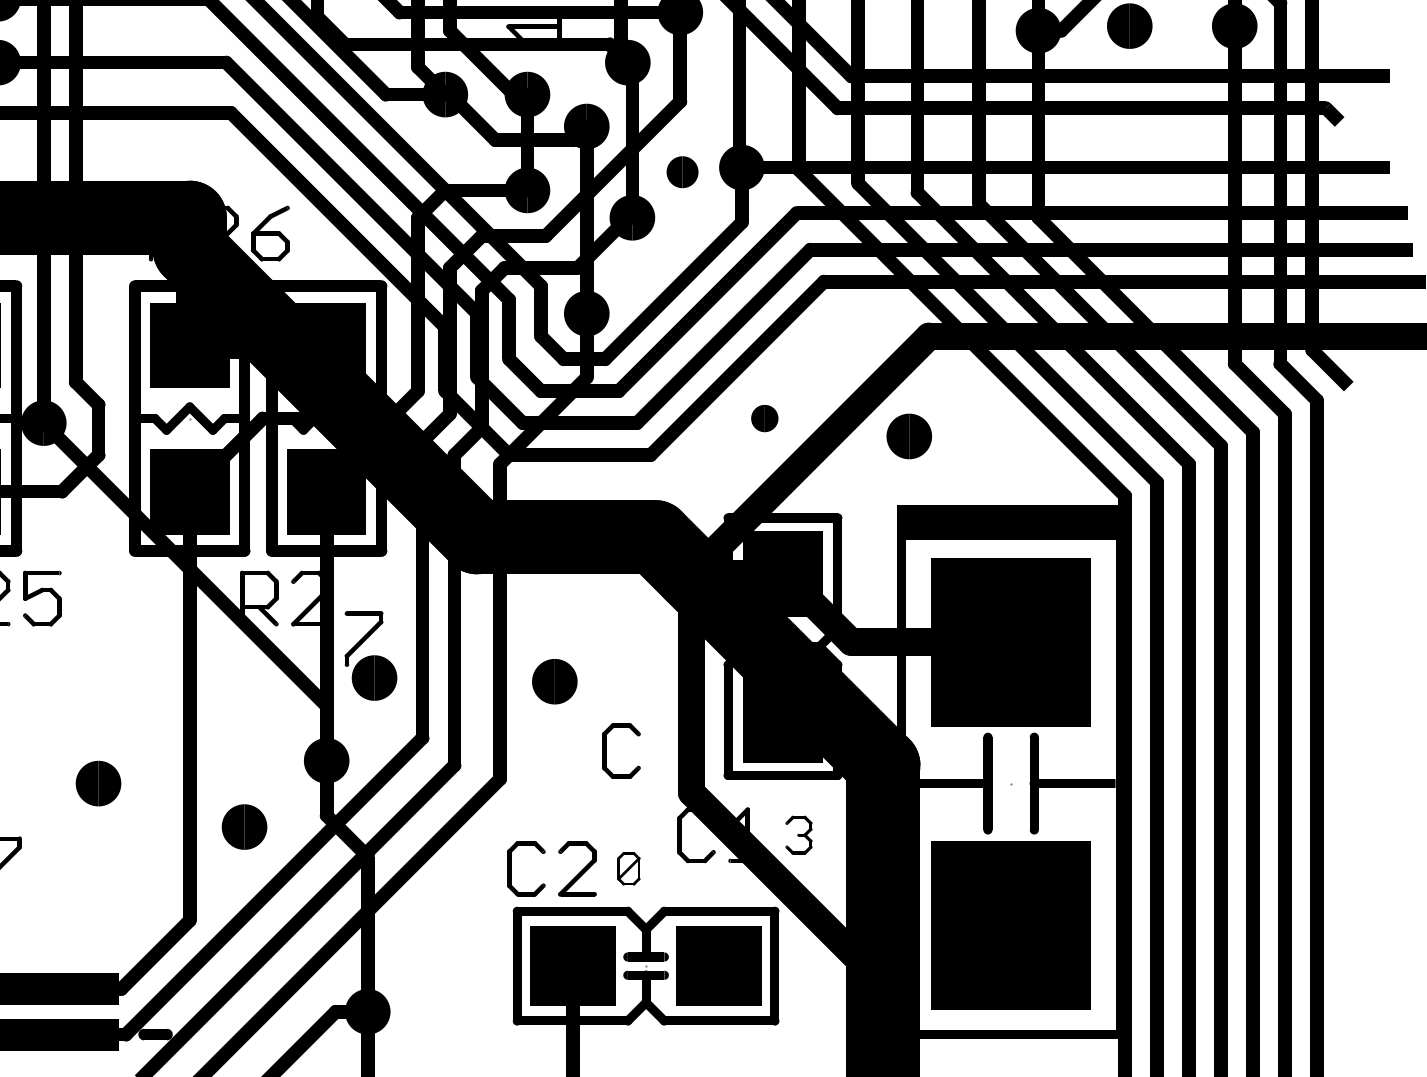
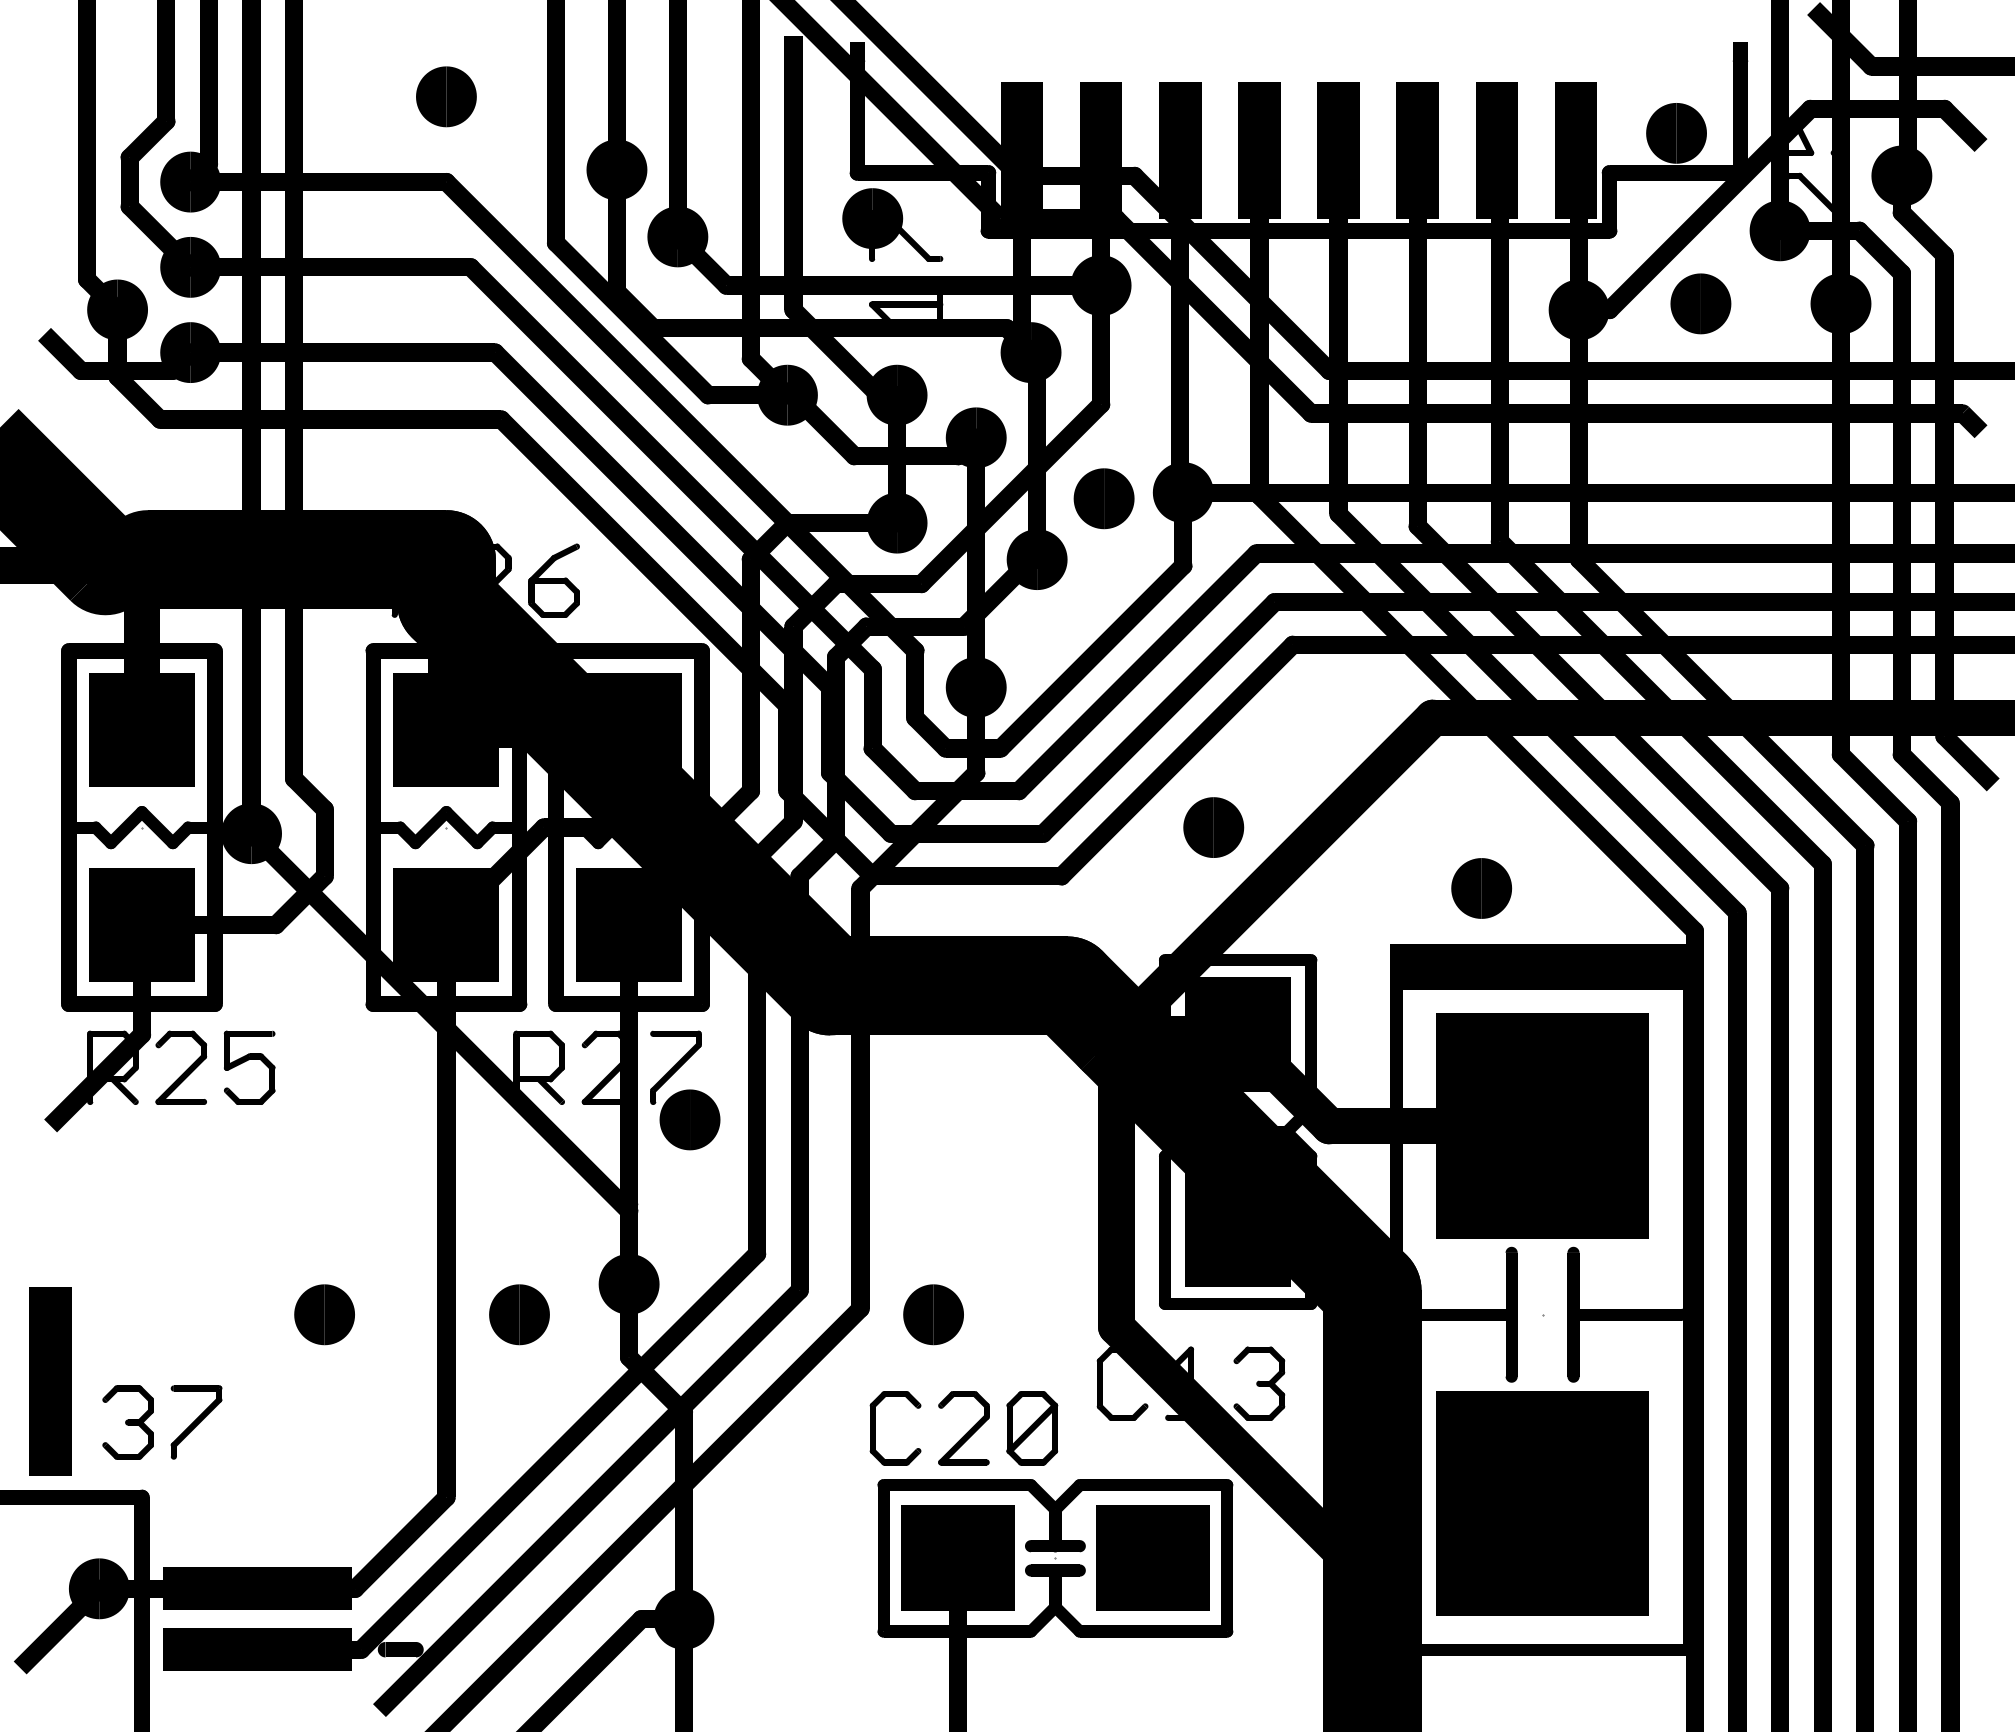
part: (682, 171) -> (1103, 498), size x1.43
part: (764, 418) -> (1213, 827), size x1.67
part: (909, 436) -> (1481, 888), moved
part: (371, 656) -> (685, 1090), moved
part: (554, 681) -> (933, 1314), moved
part: (606, 751) -> (1002, 1271), removed
part: (244, 826) -> (519, 1314), moved
part: (799, 835) -> (1259, 1383), size x1.43
part: (628, 868) -> (1032, 1428), size x1.67

